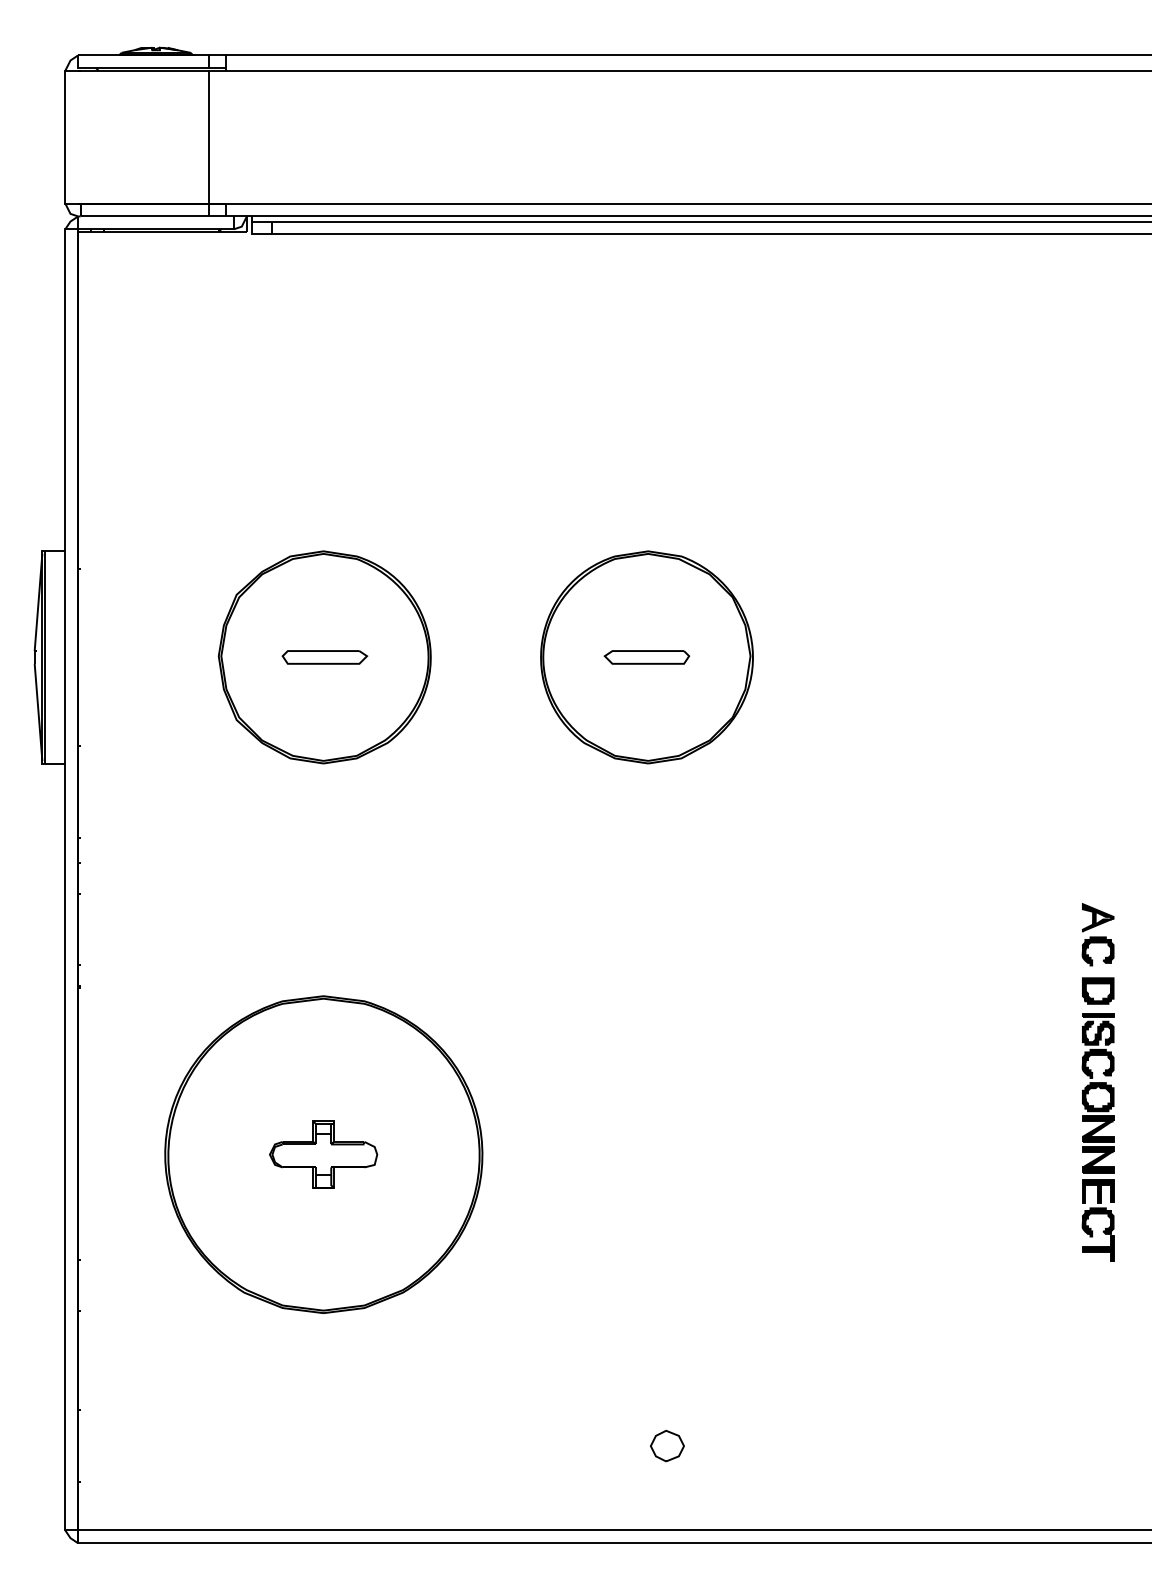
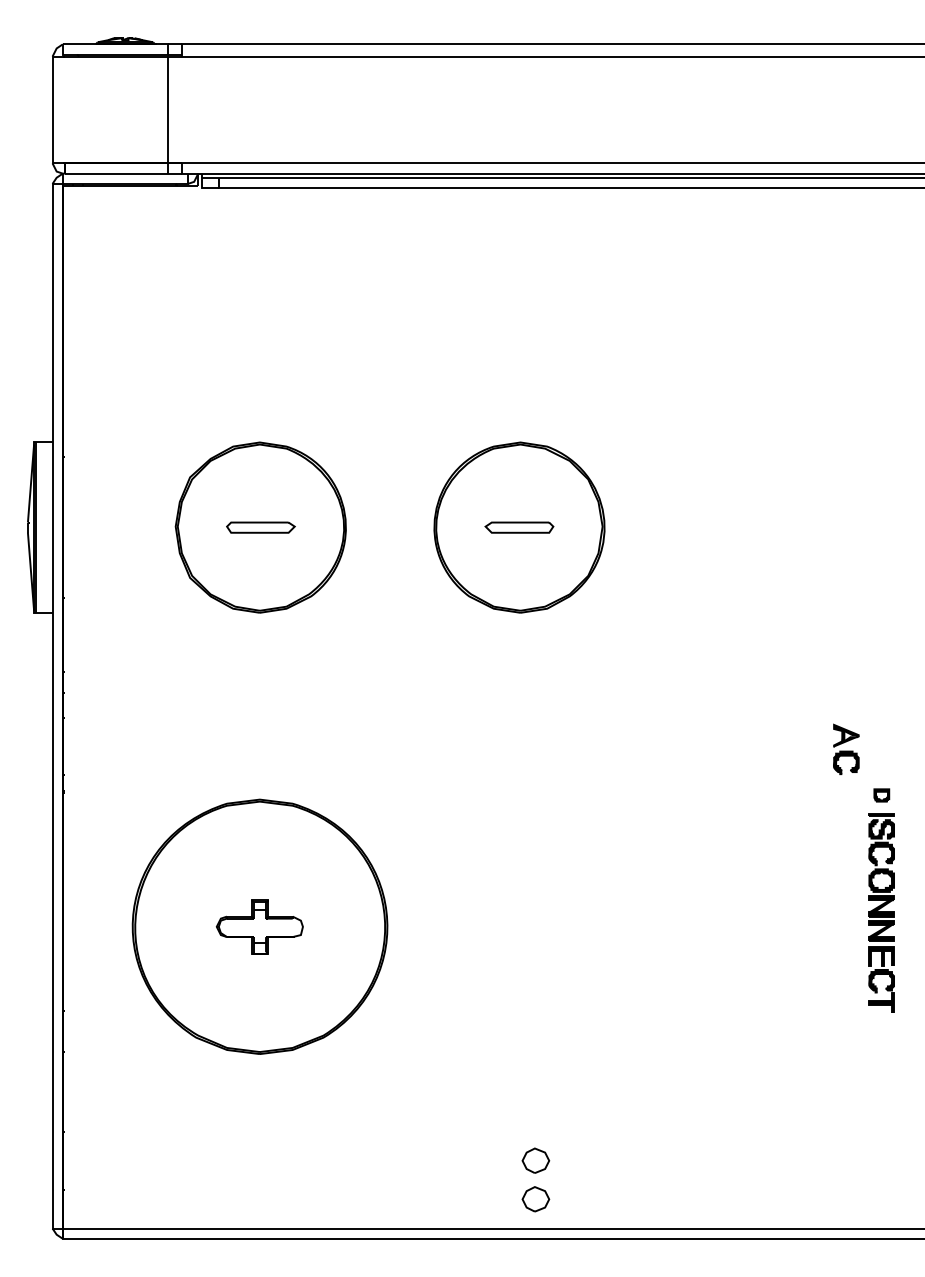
part: (1097, 934) -> (845, 749), moved
part: (1098, 990) -> (881, 795), size x0.6
part: (667, 1493) -> (535, 1198), added

